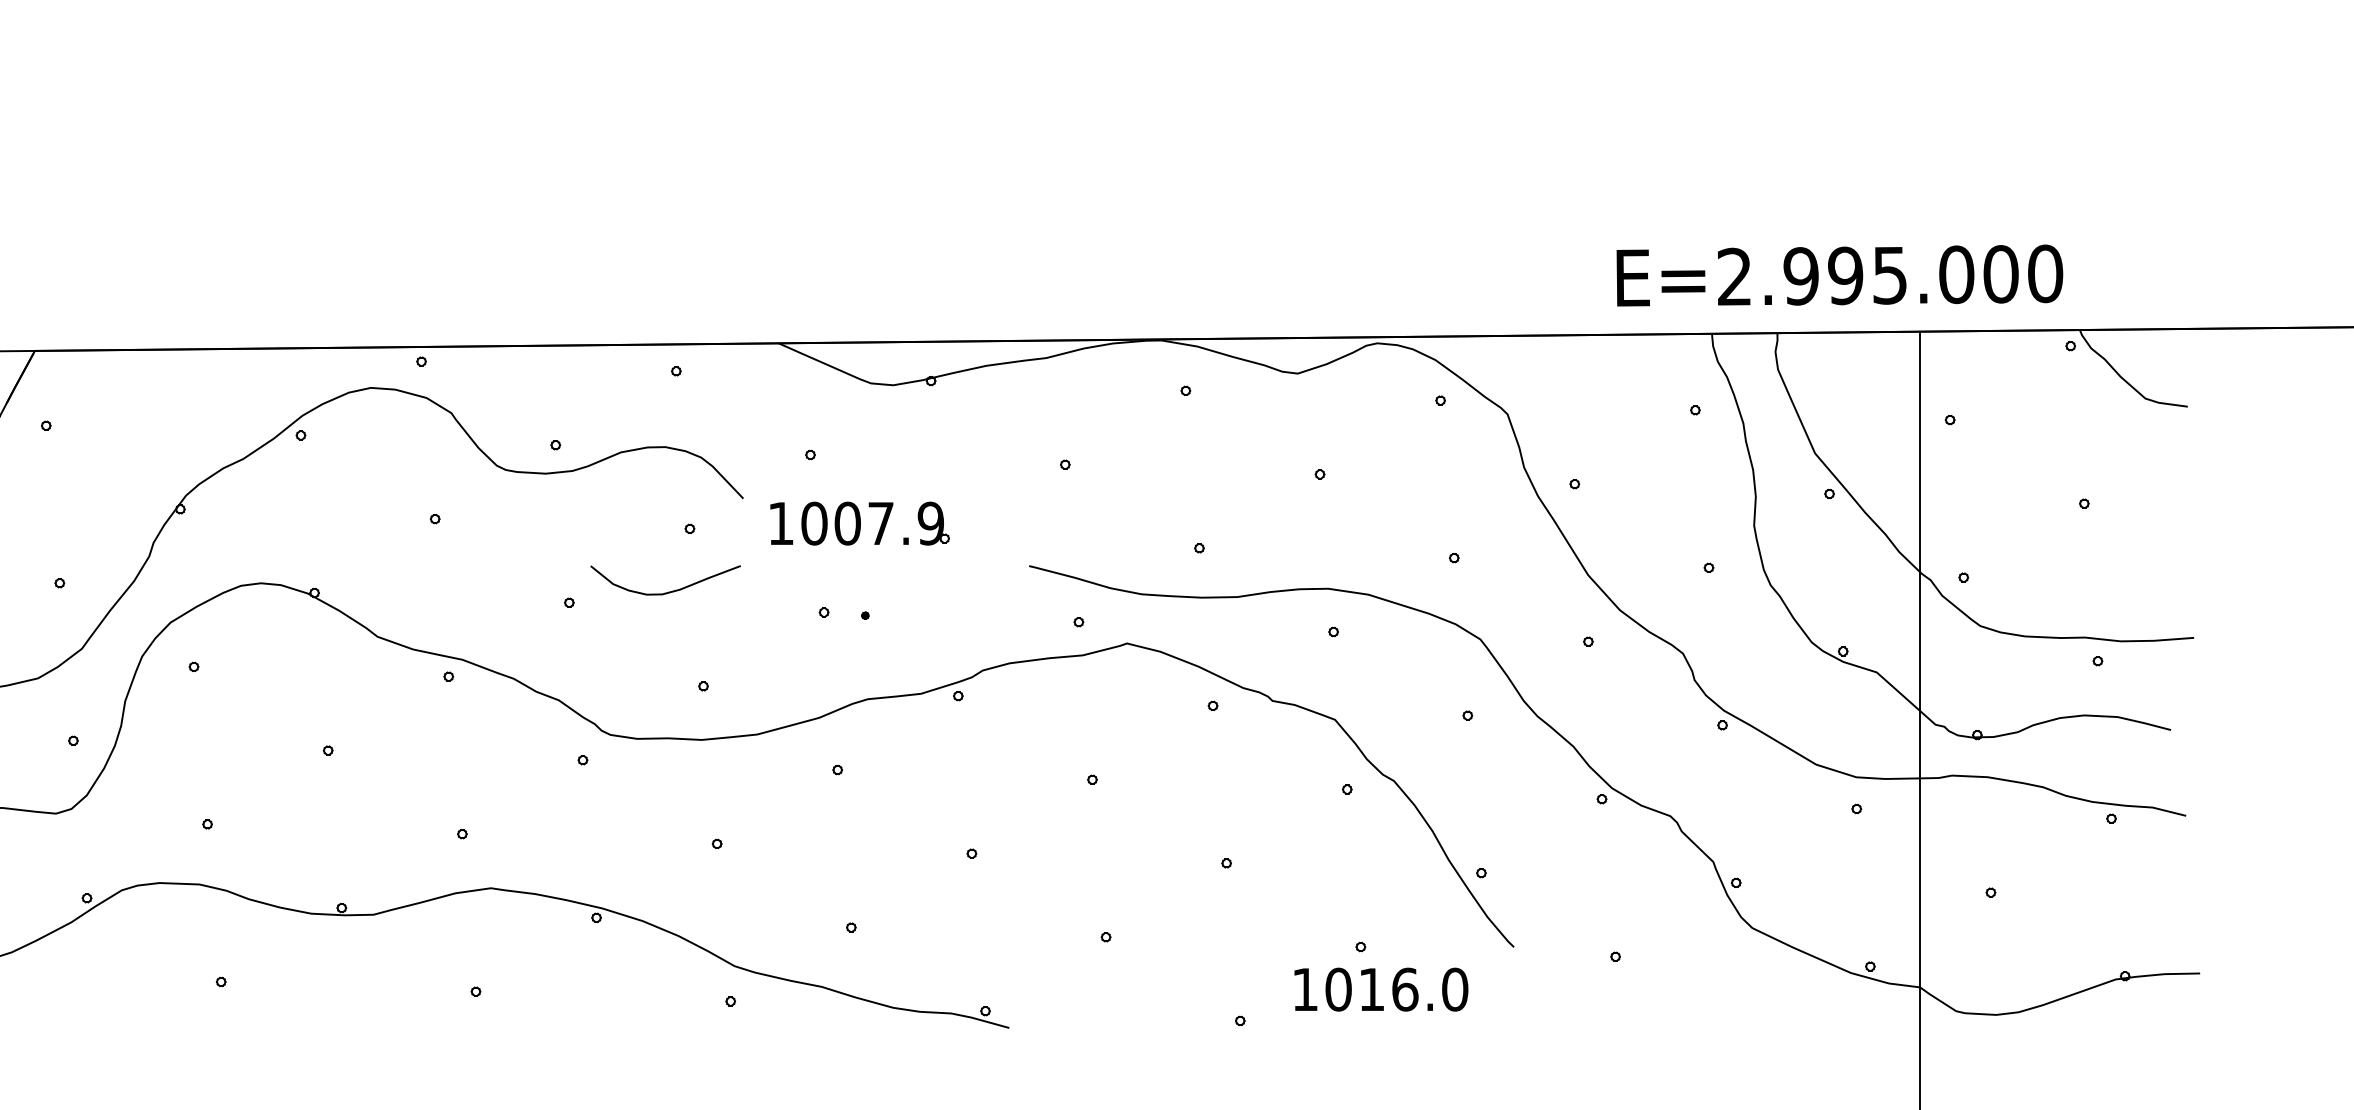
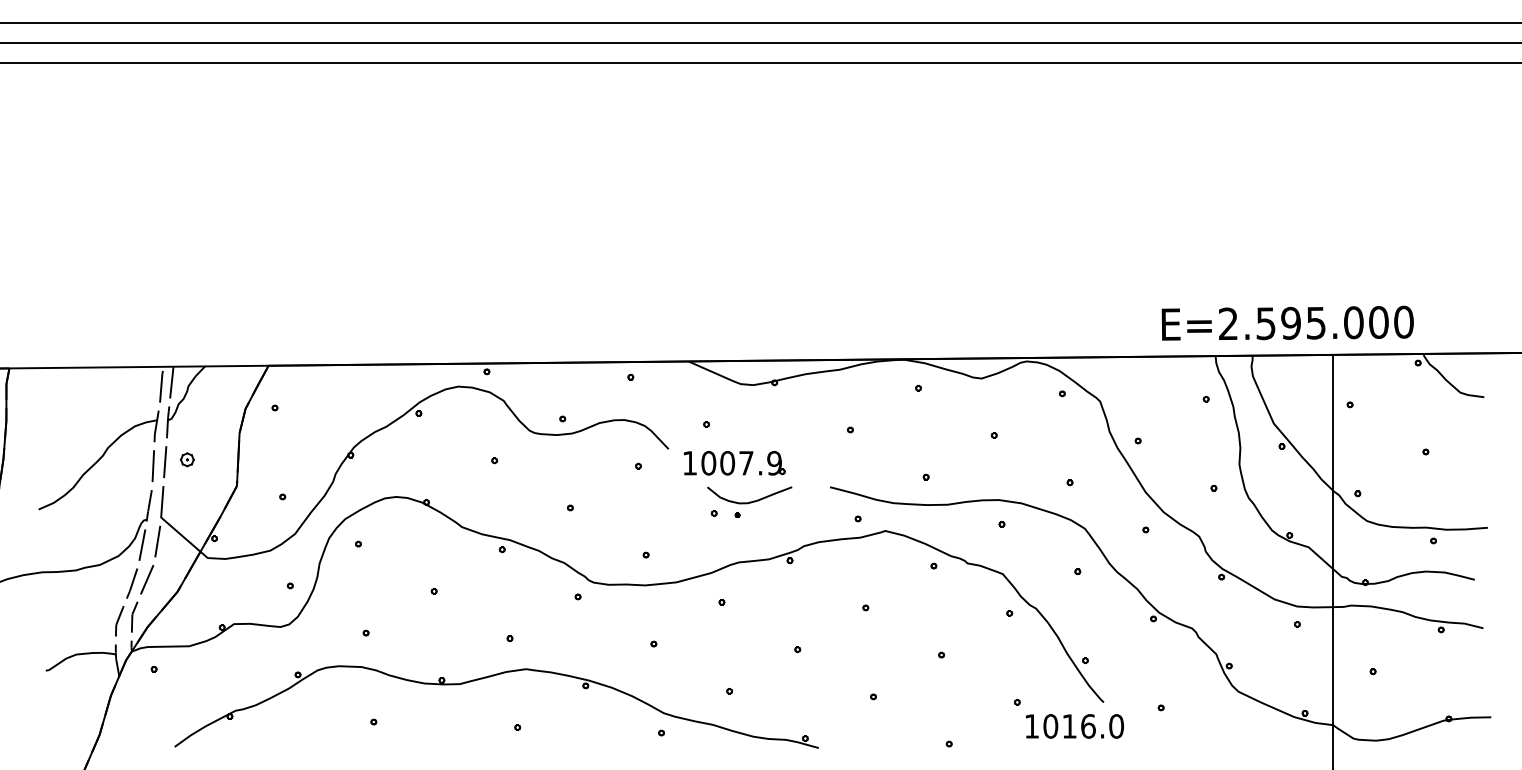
text: (1800, 276) -> (1265, 323), E=2.995.000 -> E=2.595.000
curve: (665, 591) -> (749, 501), moved
text: (1380, 989) -> (1074, 726), moved

